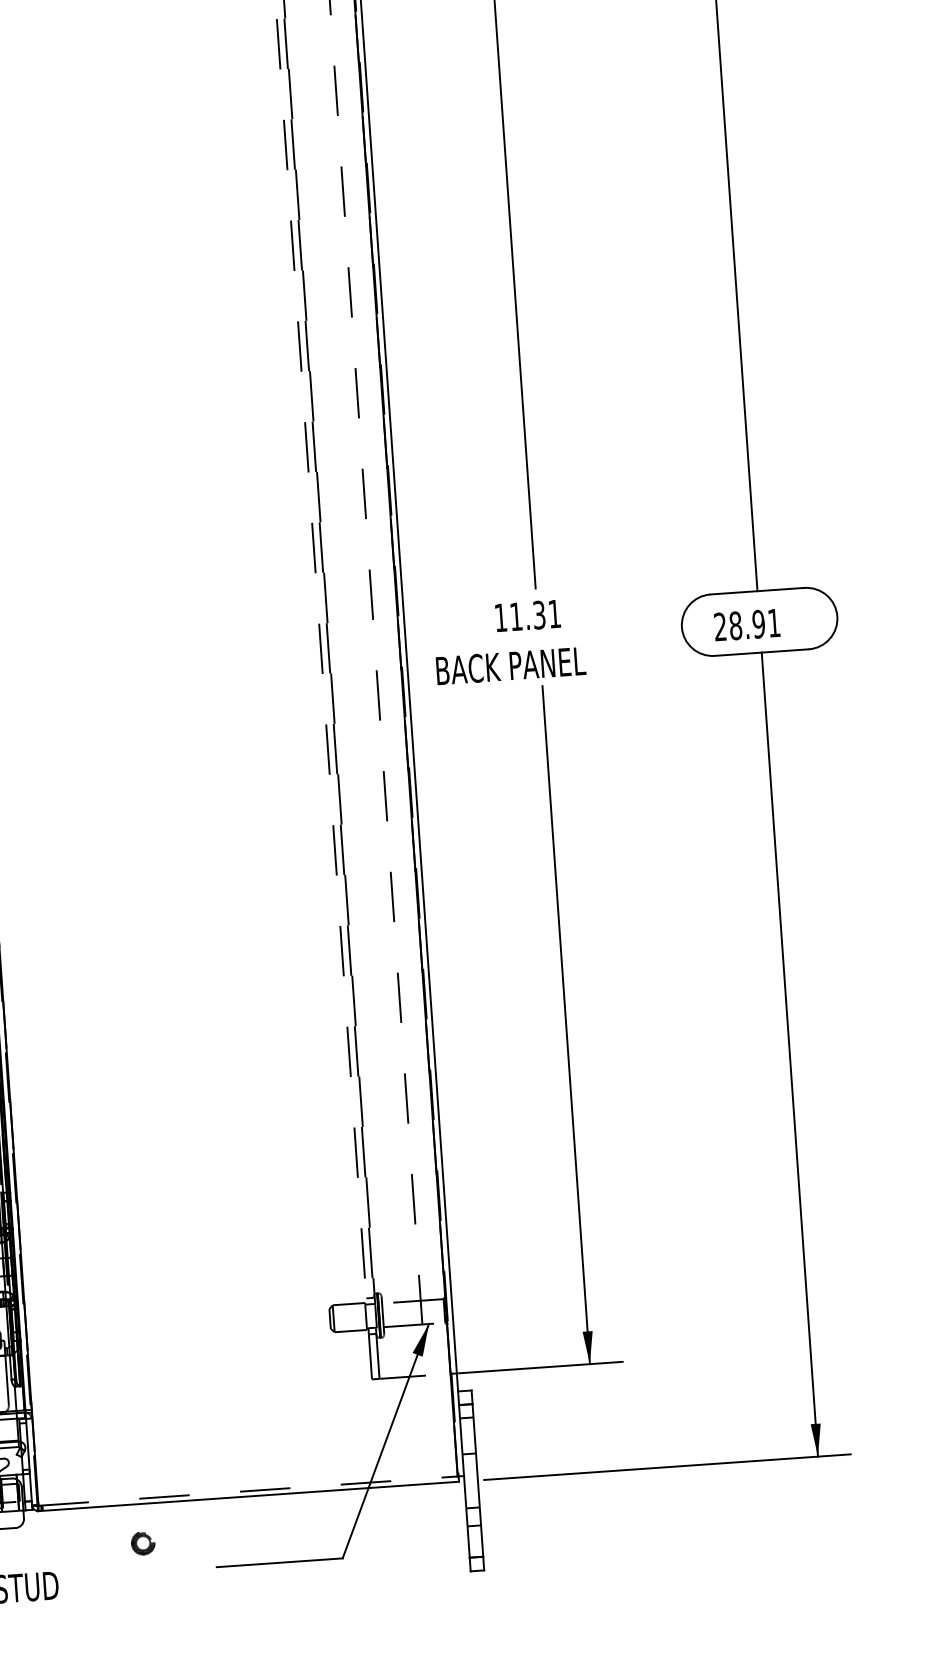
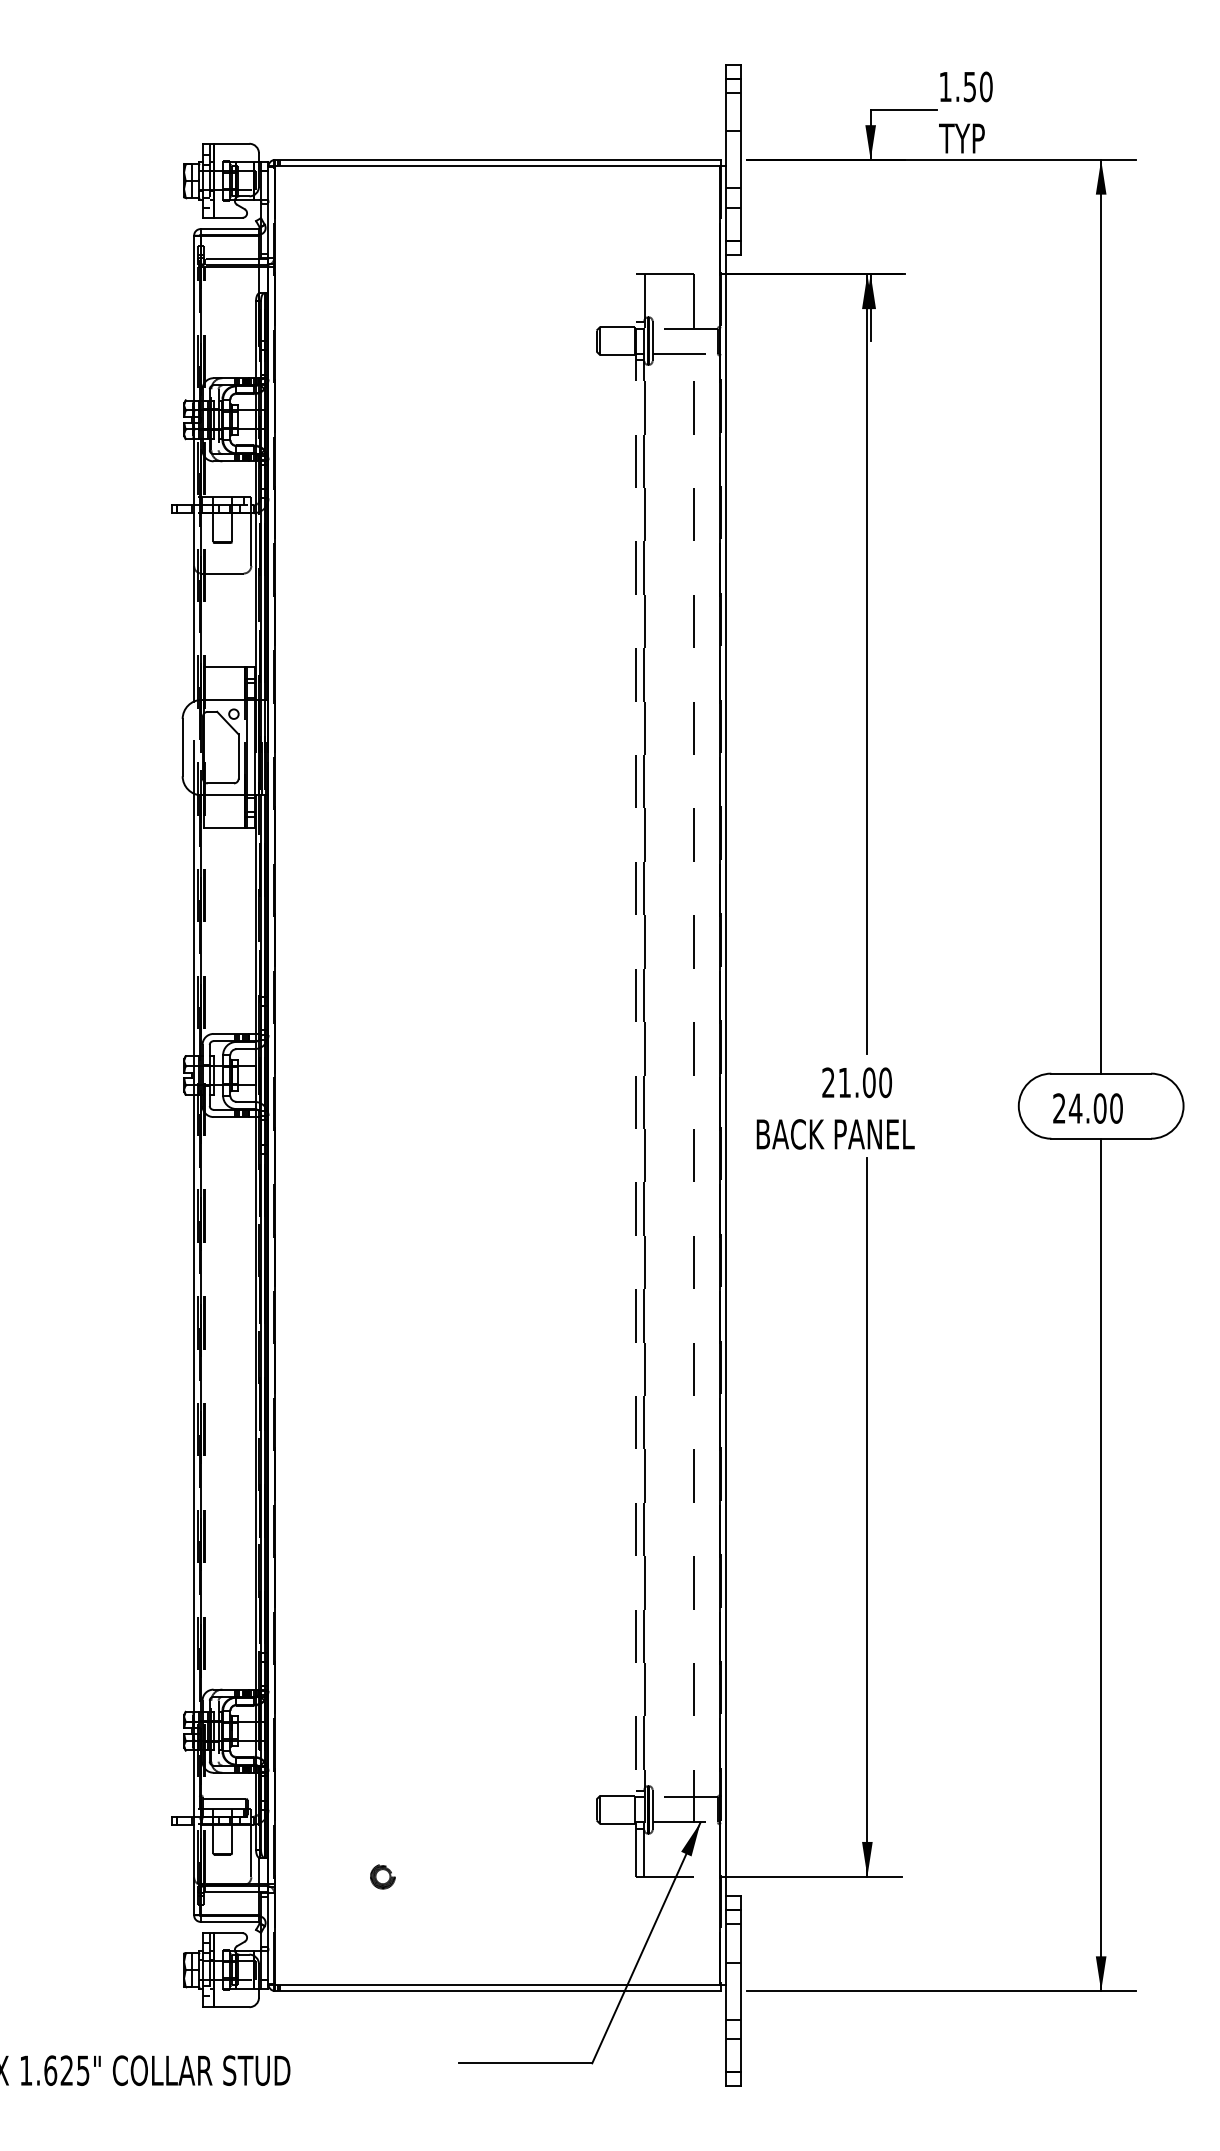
text: (527, 615) -> (856, 1082), 11.31 -> 21.00
text: (754, 624) -> (1095, 1108), 28.91 -> 24.00
line: (248, 1491) -> (497, 1985), dashed -> solid
part: (142, 1543) -> (382, 1876), moved

